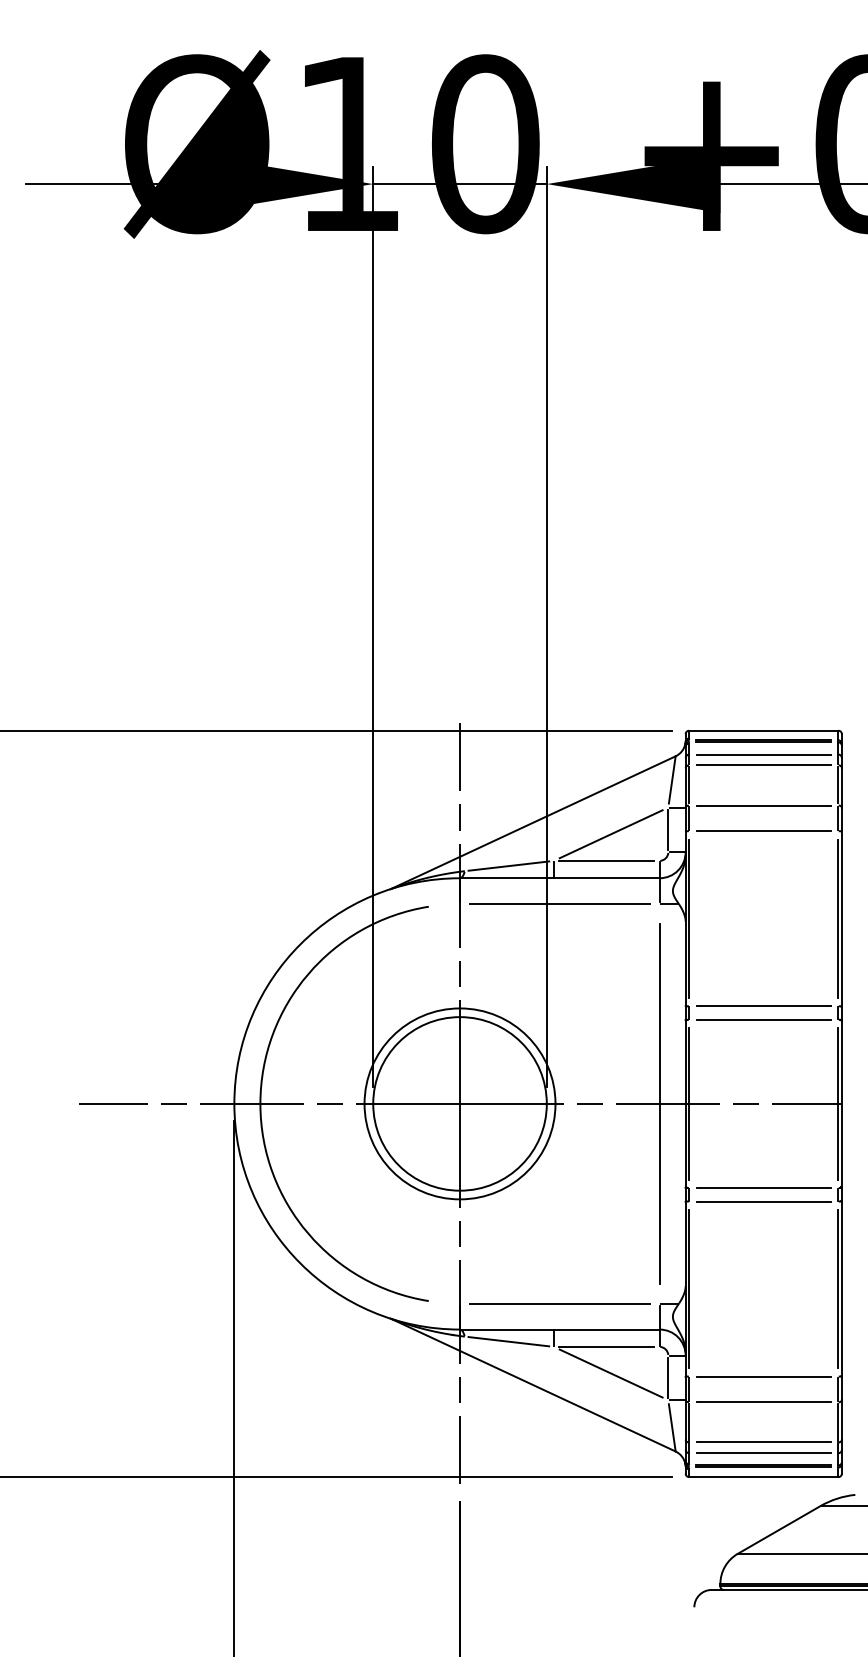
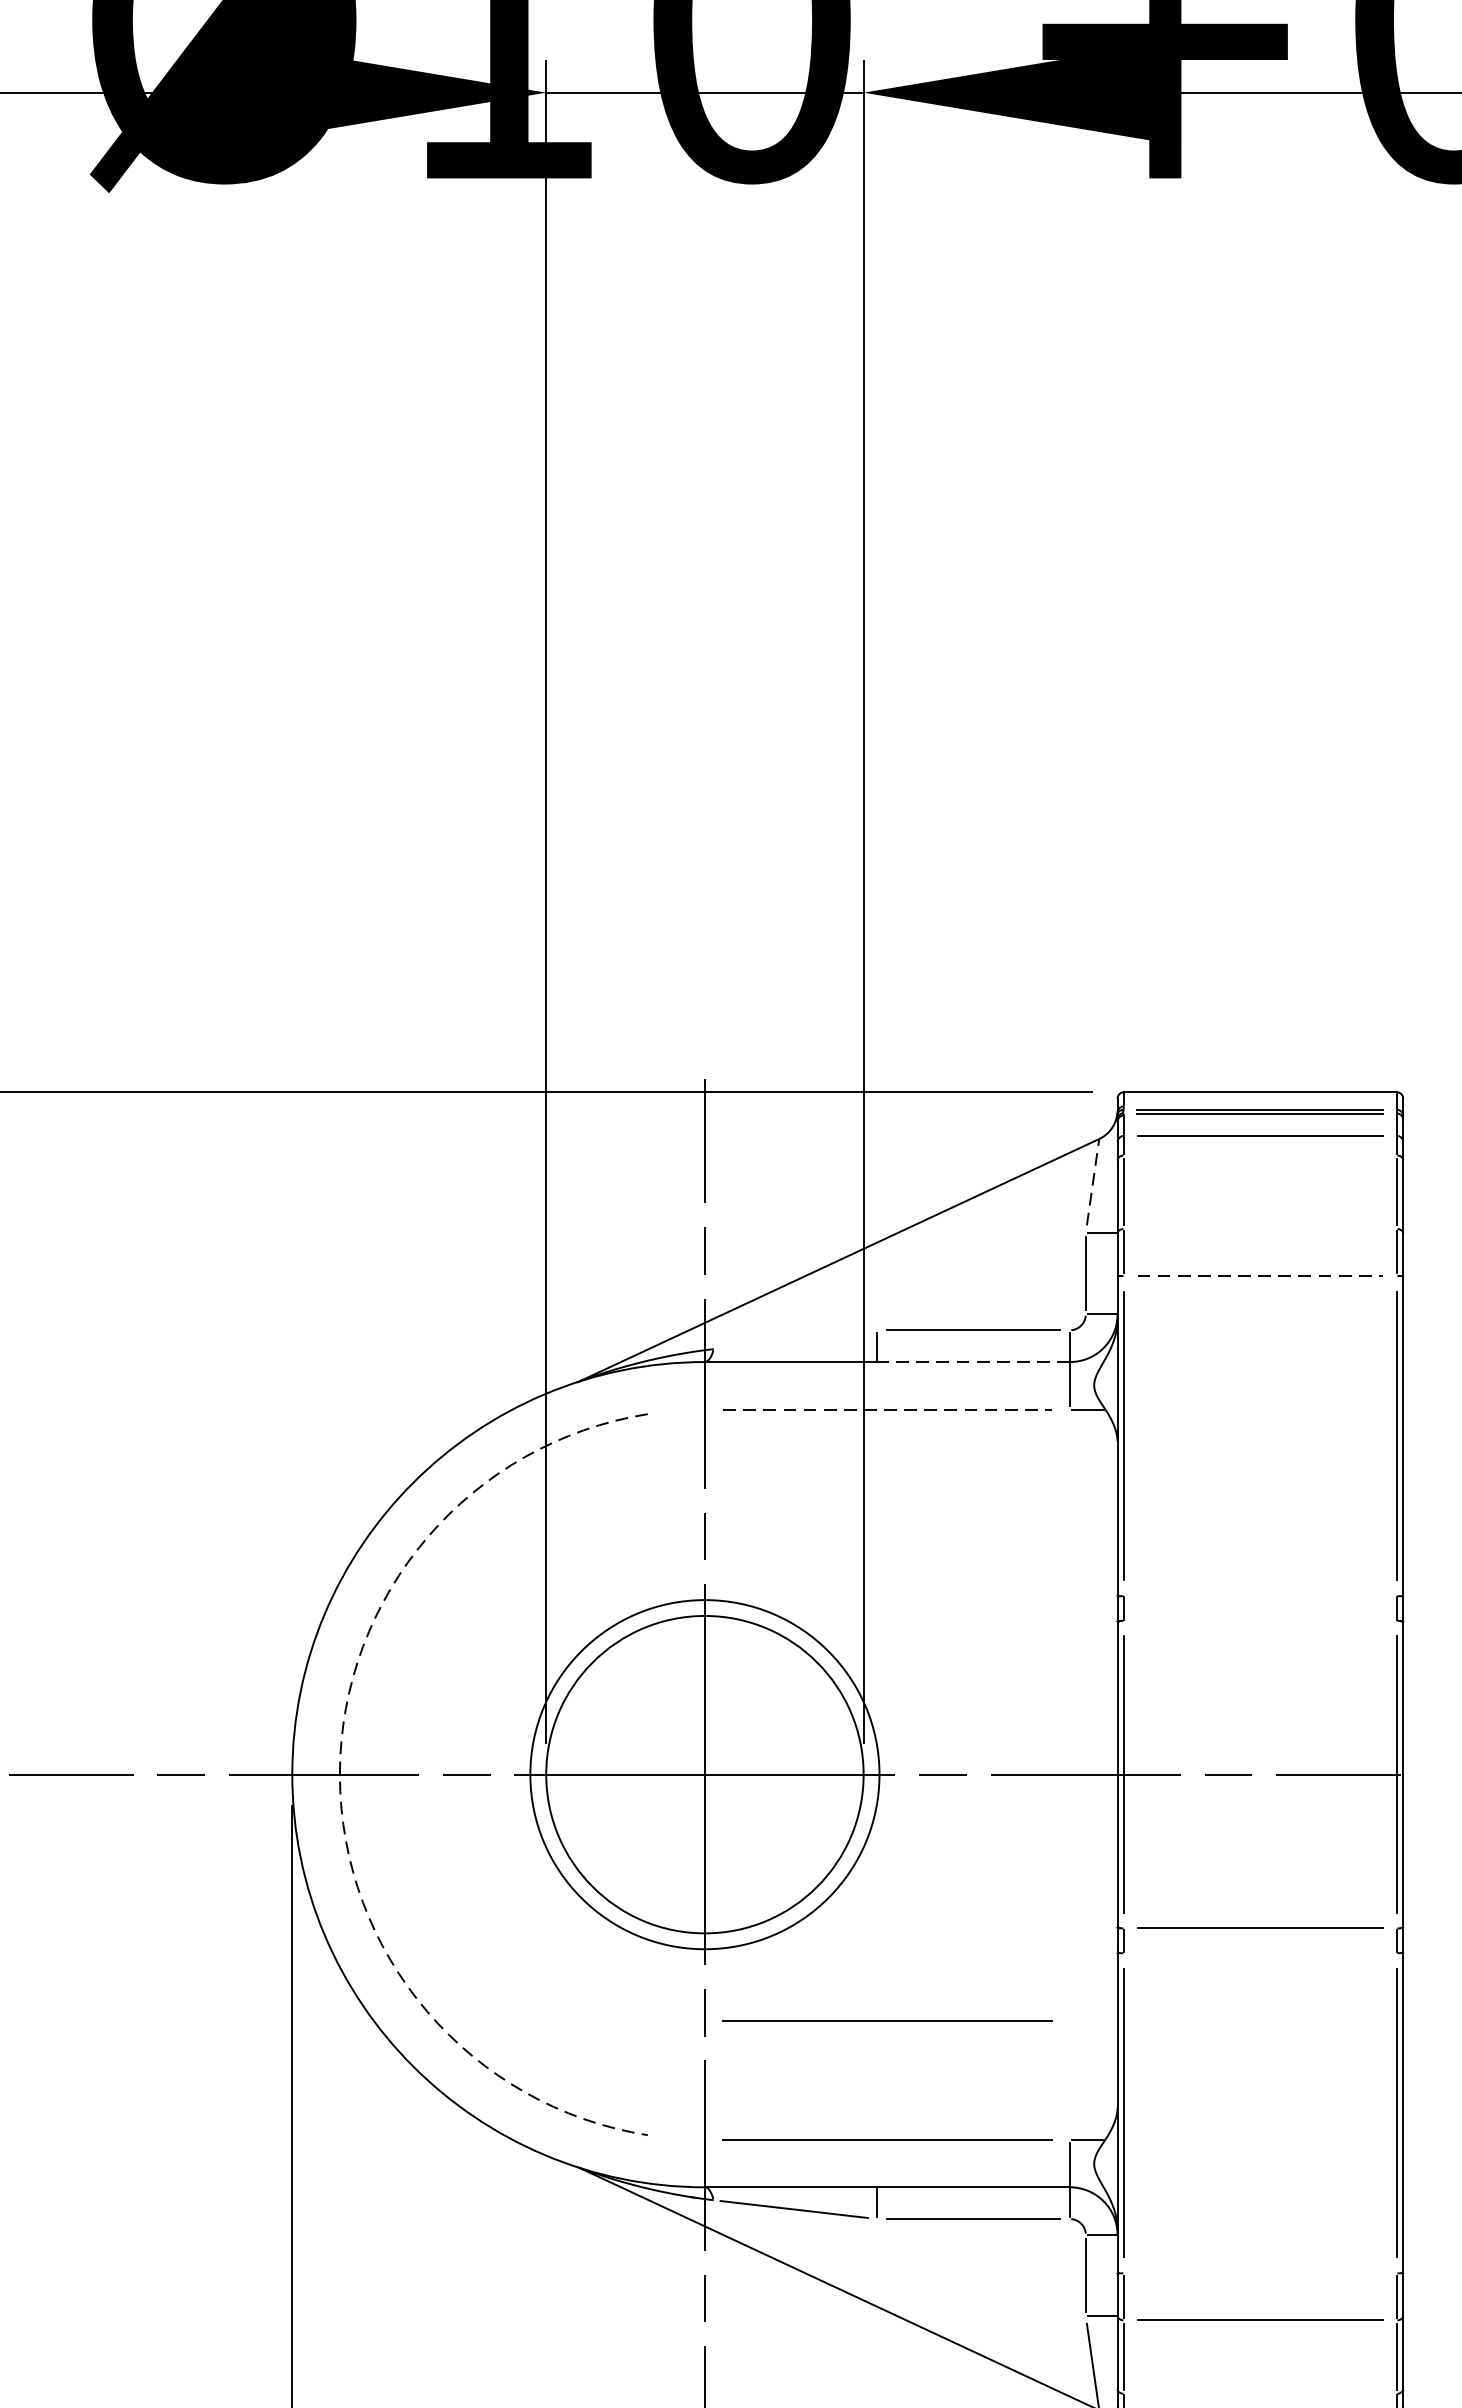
line: (763, 765) -> (1259, 1155), removed
line: (672, 780) -> (1093, 1183), solid -> dashed
line: (763, 805) -> (1259, 1228), removed
line: (764, 831) -> (1261, 1276), solid -> dashed
line: (610, 834) -> (980, 1282), removed
line: (508, 865) -> (793, 1338), removed
line: (606, 878) -> (972, 1362), solid -> dashed
line: (559, 904) -> (886, 1410), solid -> dashed
line: (763, 1006) -> (1259, 1596), removed
line: (763, 1019) -> (1259, 1620), removed
arc: (260, 1103) -> (340, 1773), solid -> dashed
line: (659, 1103) -> (1069, 1773), removed
line: (763, 1201) -> (1259, 1953), removed
line: (559, 1238) -> (886, 2020), added
line: (610, 1373) -> (980, 2267), removed
line: (763, 1376) -> (1259, 2273), removed
line: (763, 1442) -> (1259, 2393), removed

